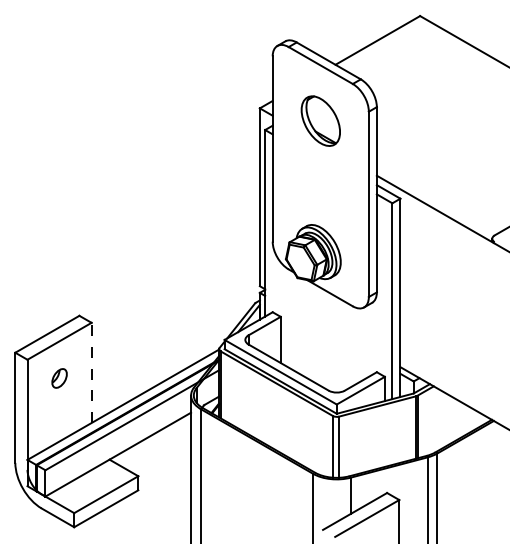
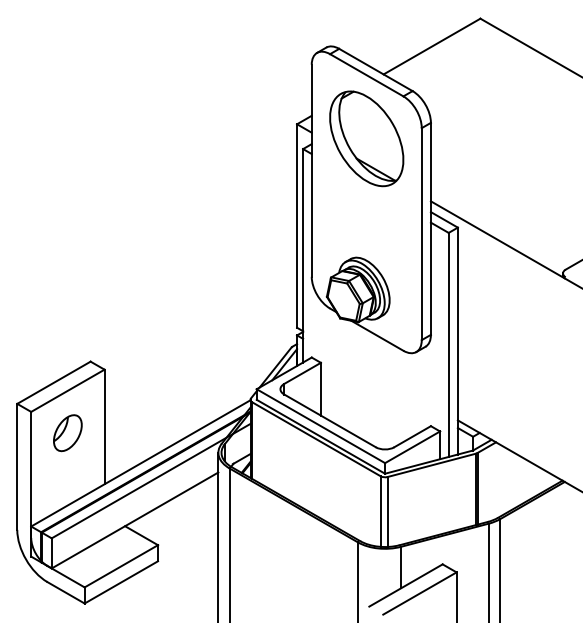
part: (320, 120) -> (366, 138), size x1.67
line: (91, 372) -> (104, 426), dashed -> solid
part: (59, 378) -> (67, 433), size x1.67

